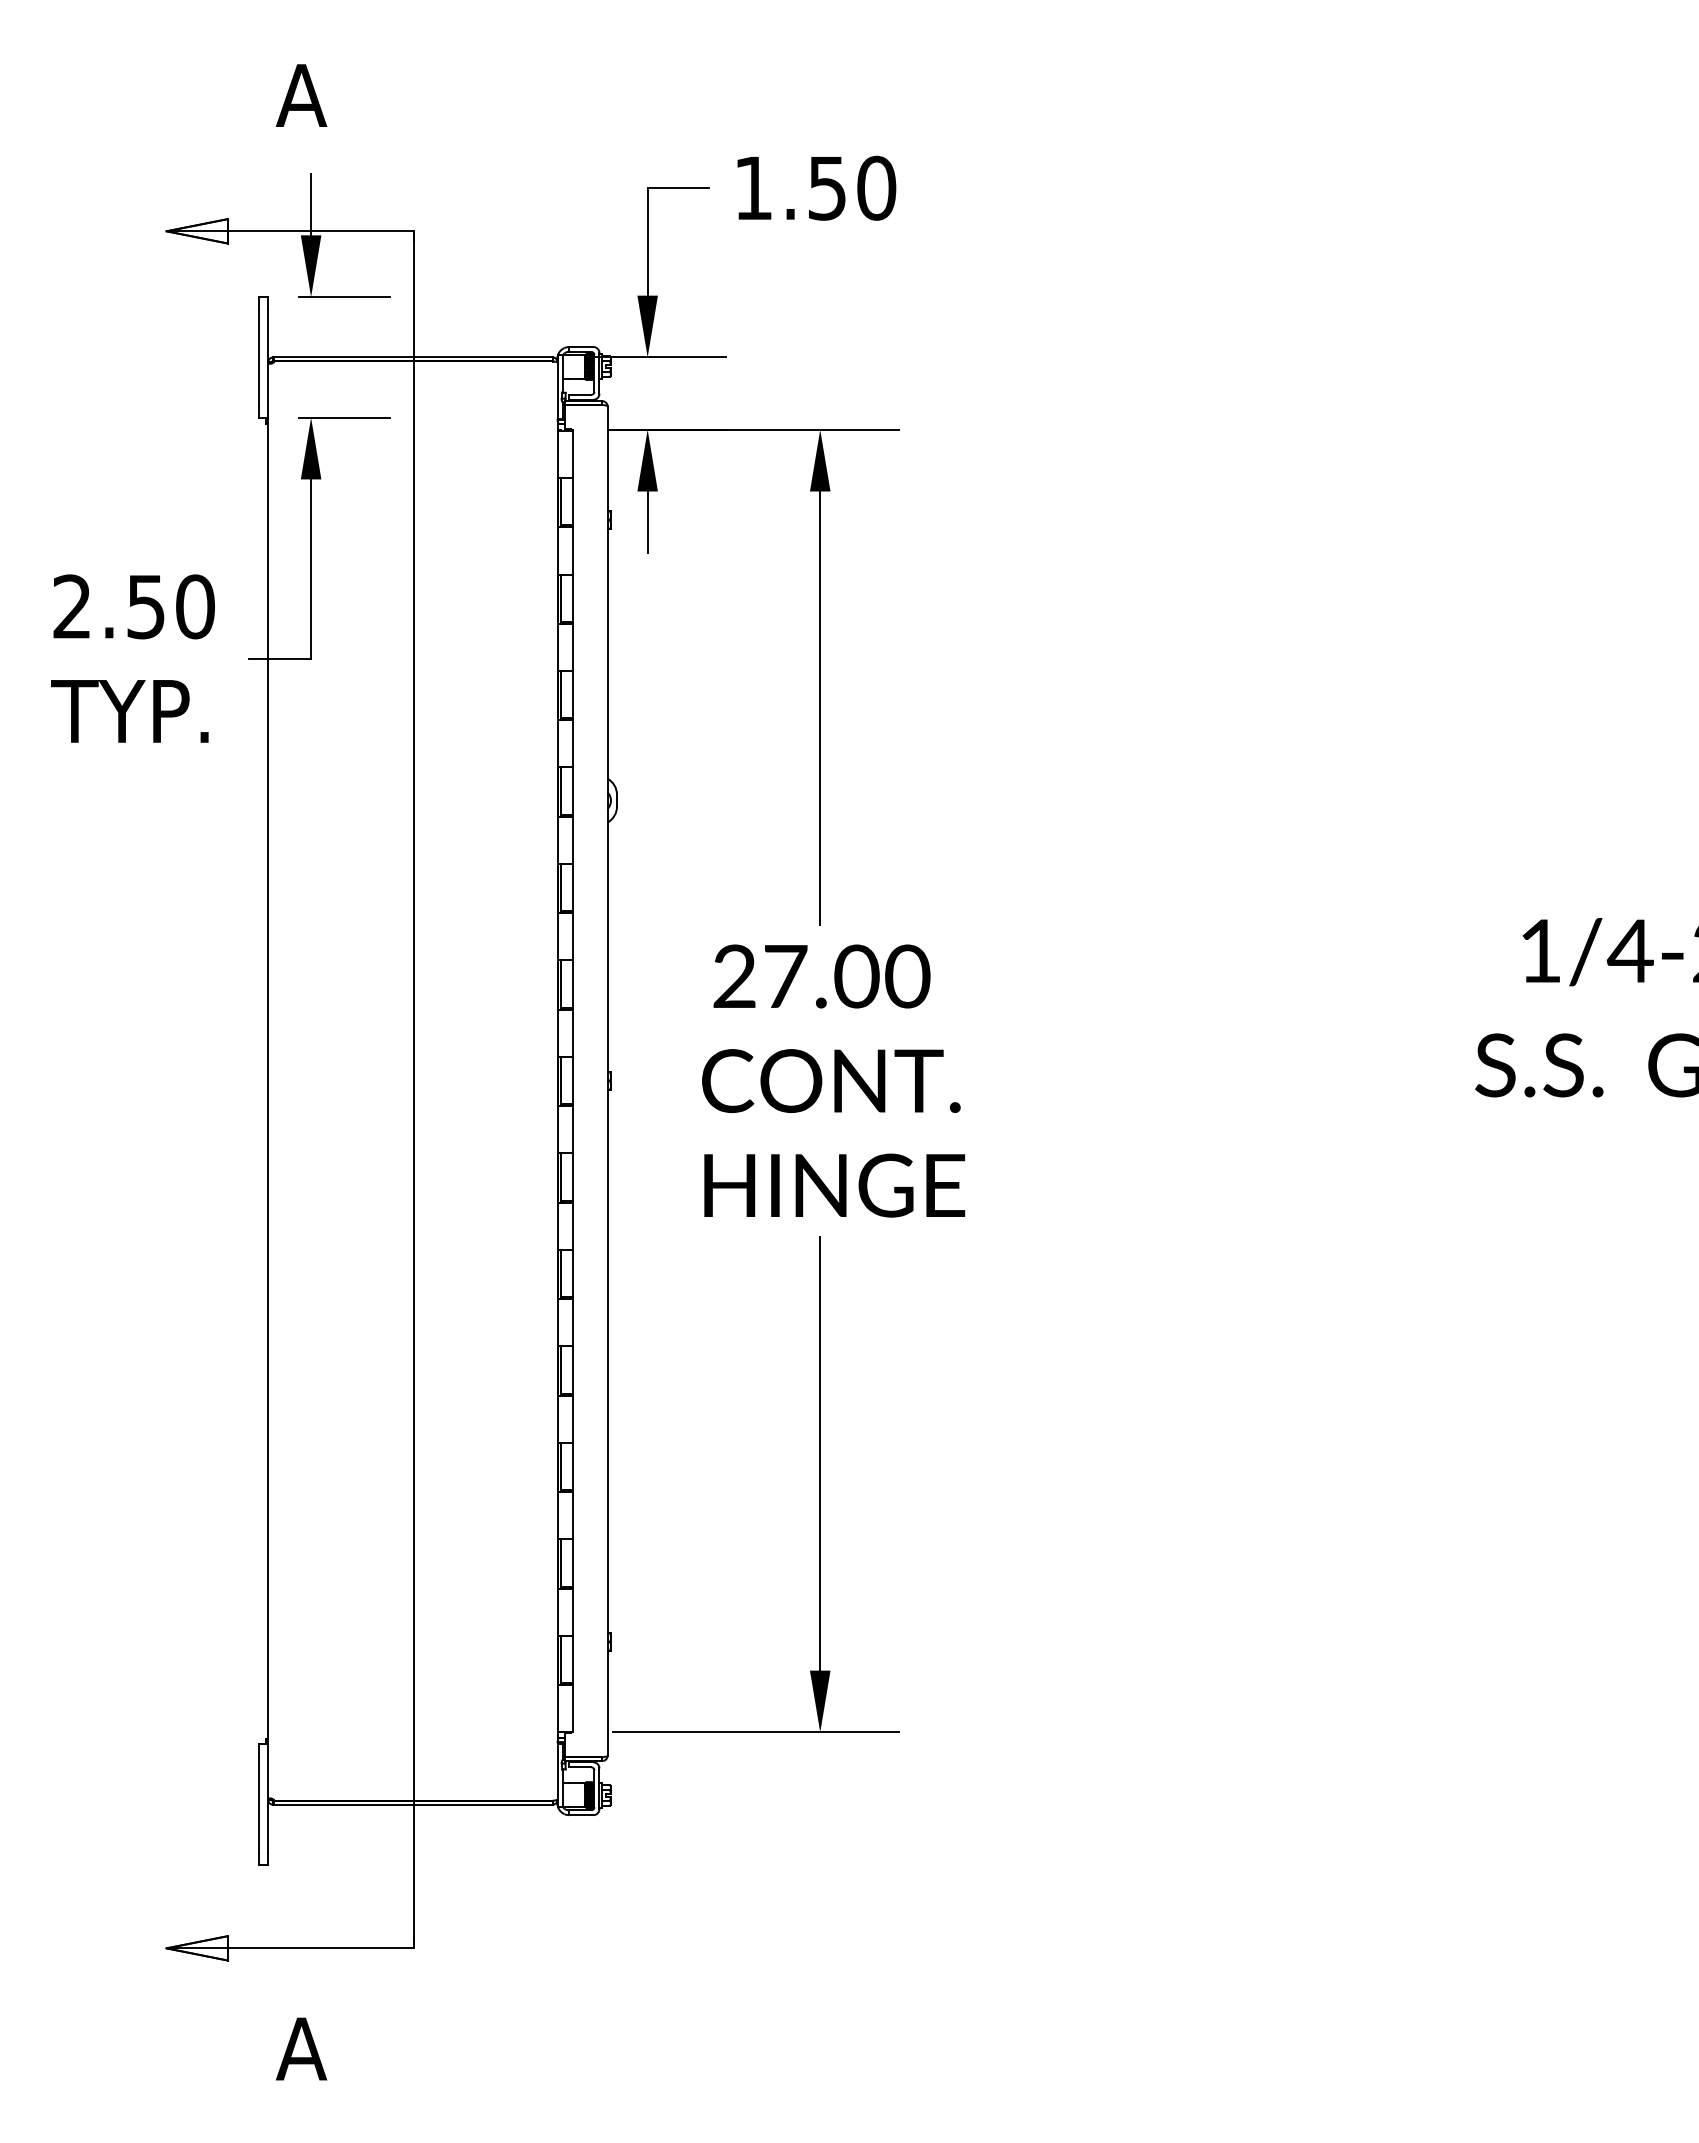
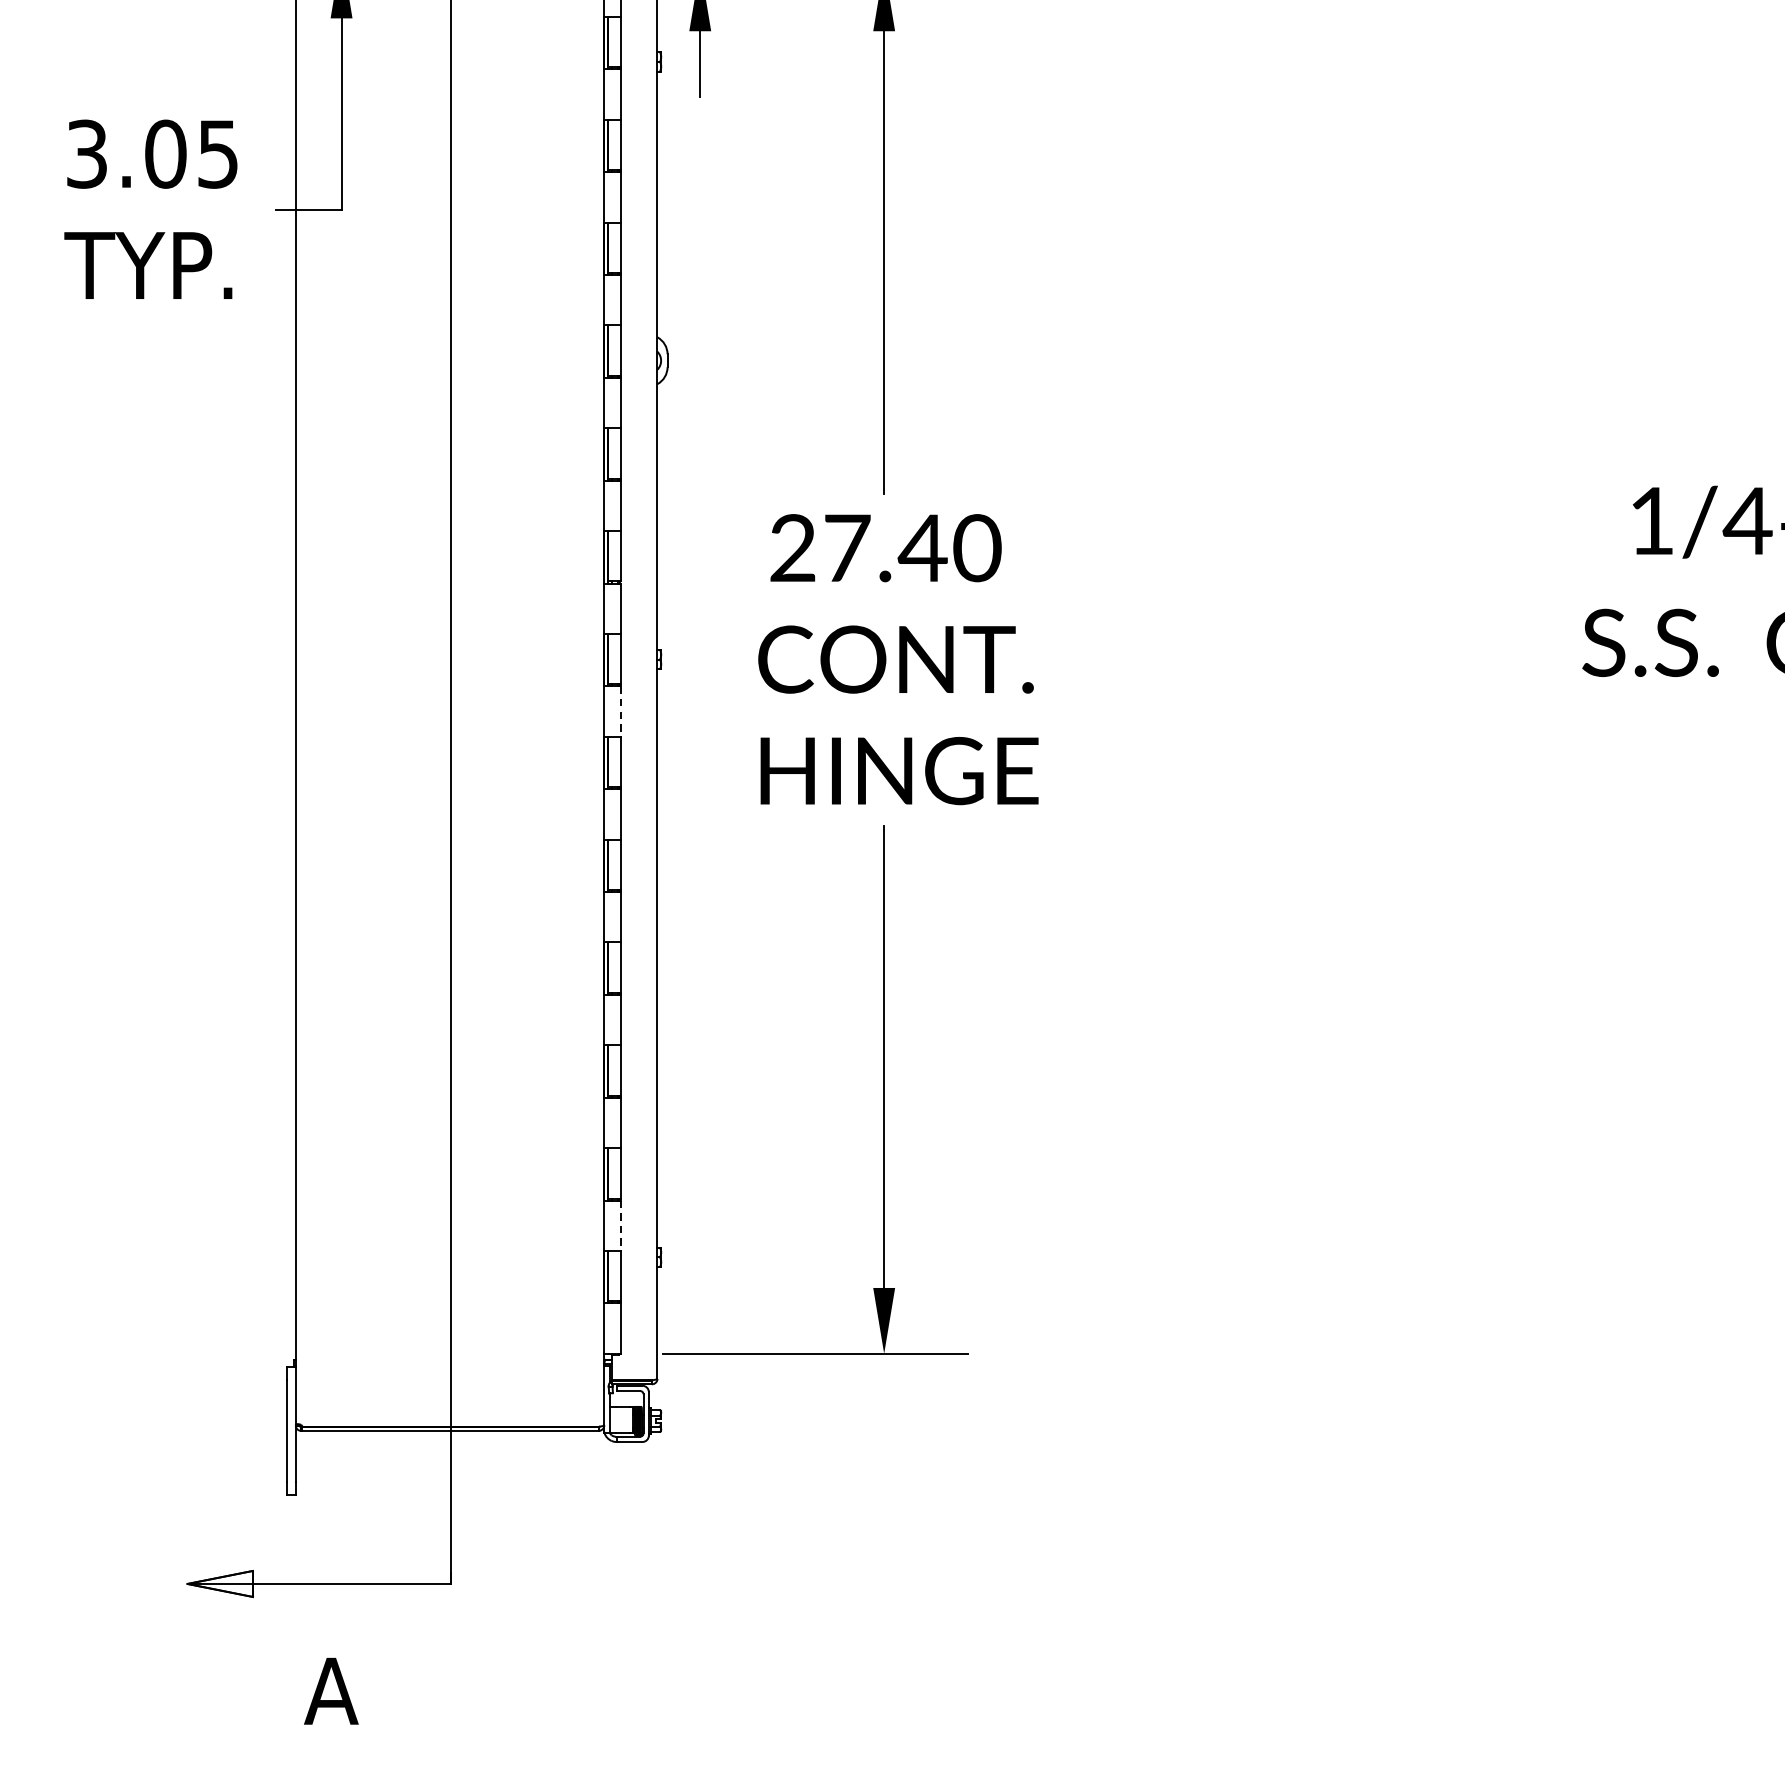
text: (133, 606) -> (152, 153), 2.50 -> 3.05
text: (855, 976) -> (921, 548), 27.00 -> 27.40
line: (573, 1129) -> (621, 711), solid -> dashed
line: (573, 1612) -> (621, 1226), solid -> dashed

